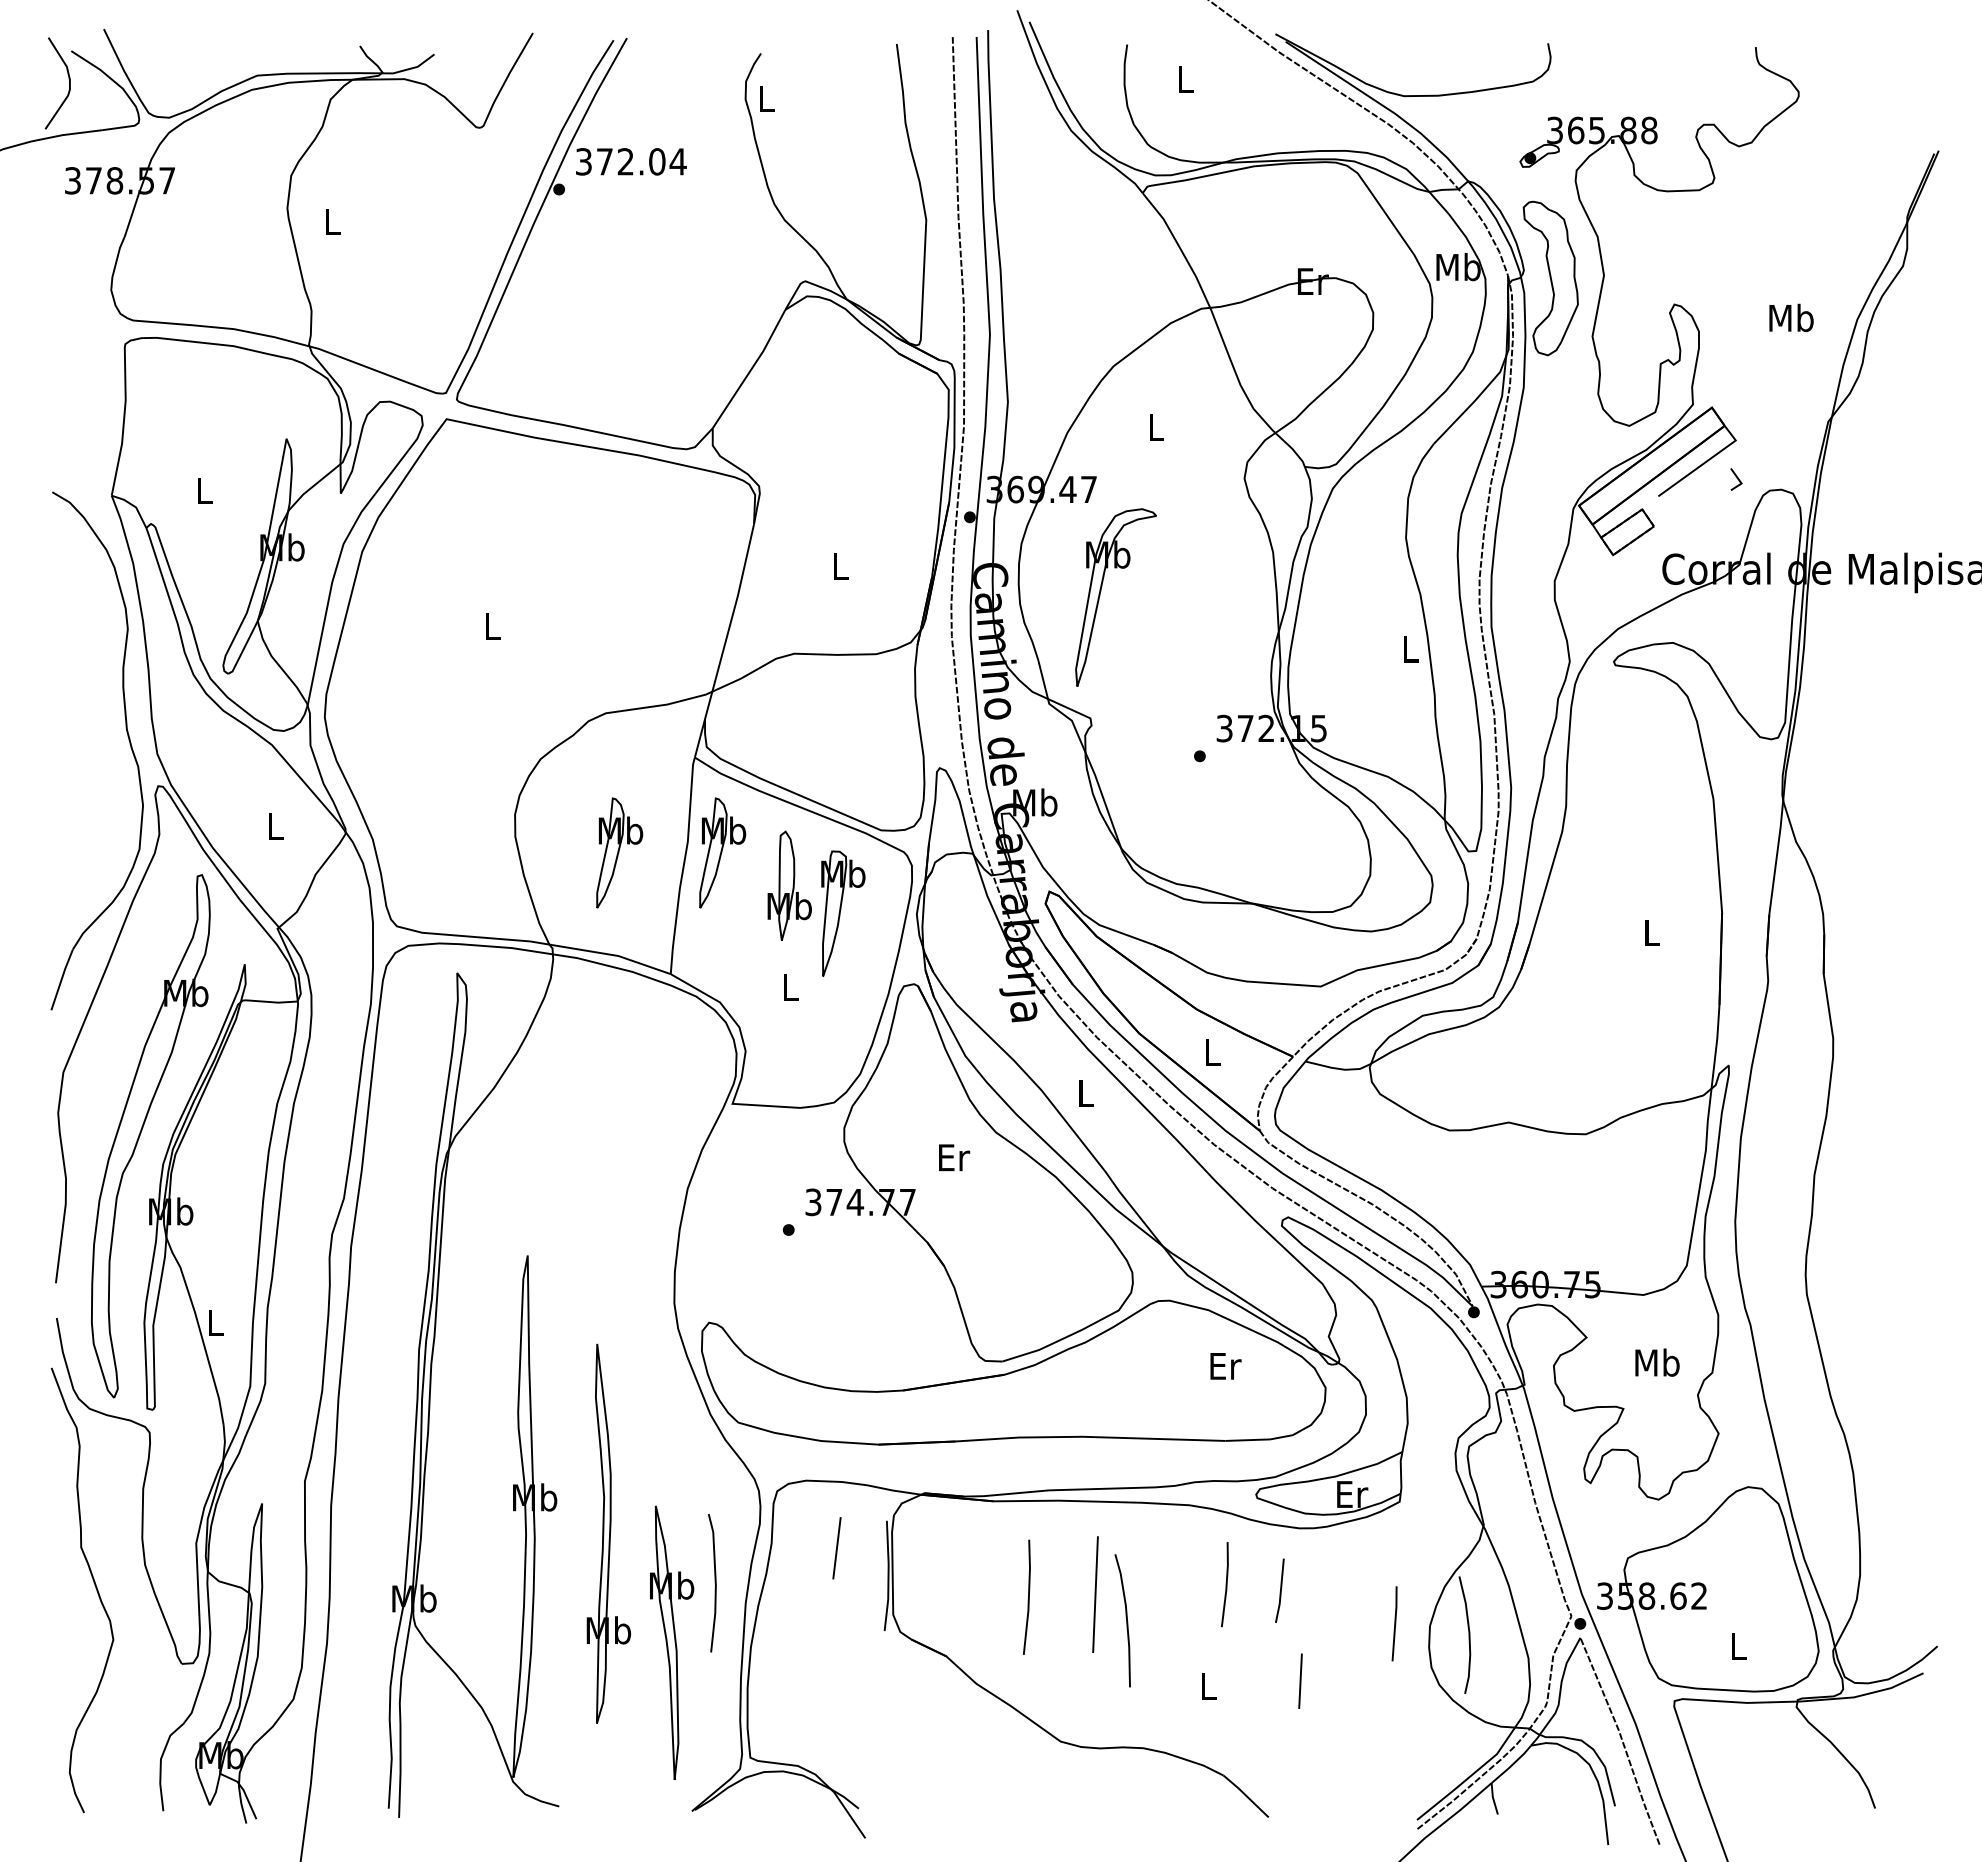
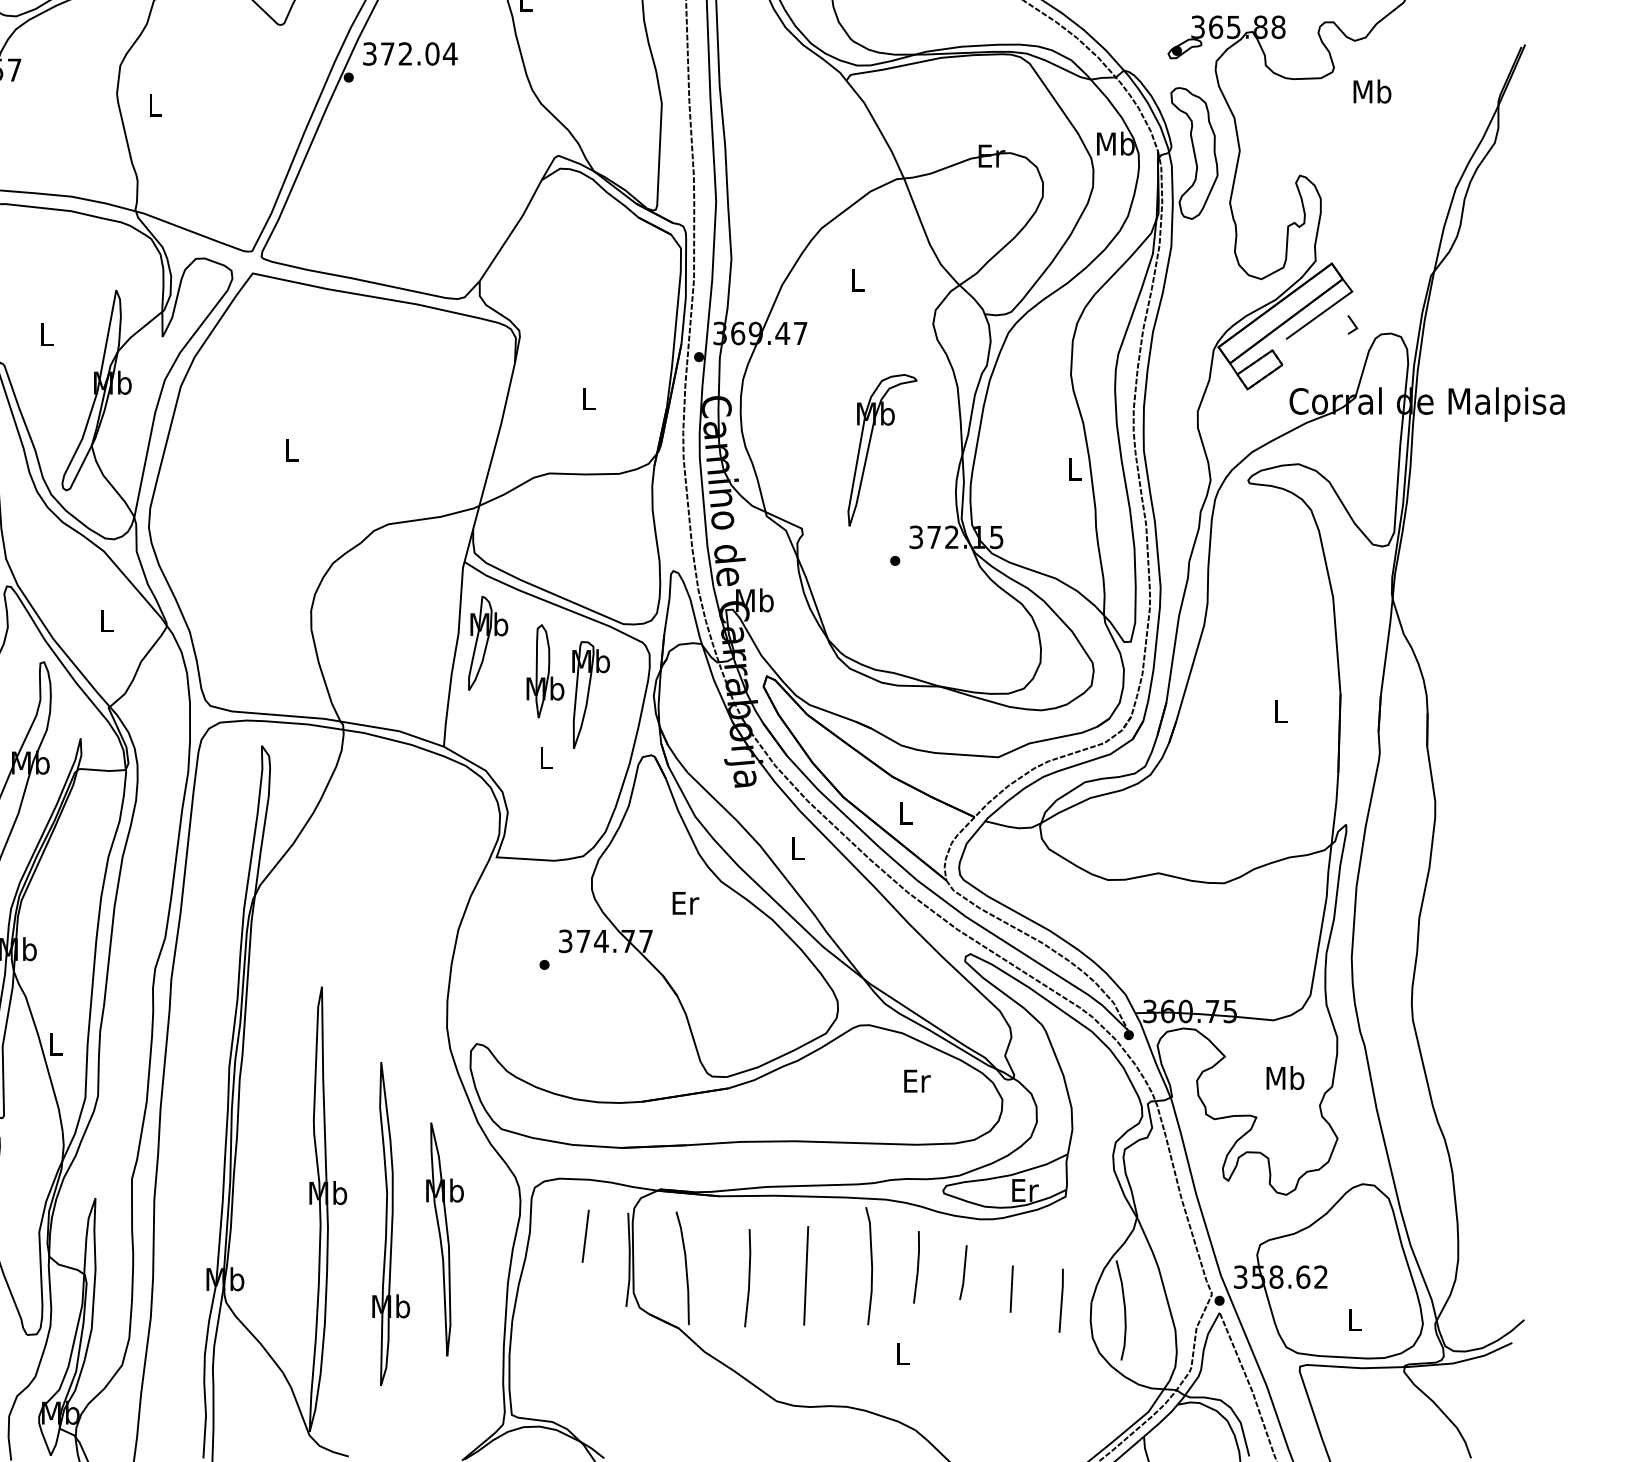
text: (1791, 317) -> (1372, 91), moved
part: (1100, 596) -> (869, 449), moved
part: (619, 852) -> (400, 642), removed
line: (714, 1583) -> (870, 1266), moved
line: (1126, 1620) -> (685, 1268), moved
part: (672, 1642) -> (445, 1239), moved
line: (1300, 1680) -> (1011, 1288), moved

